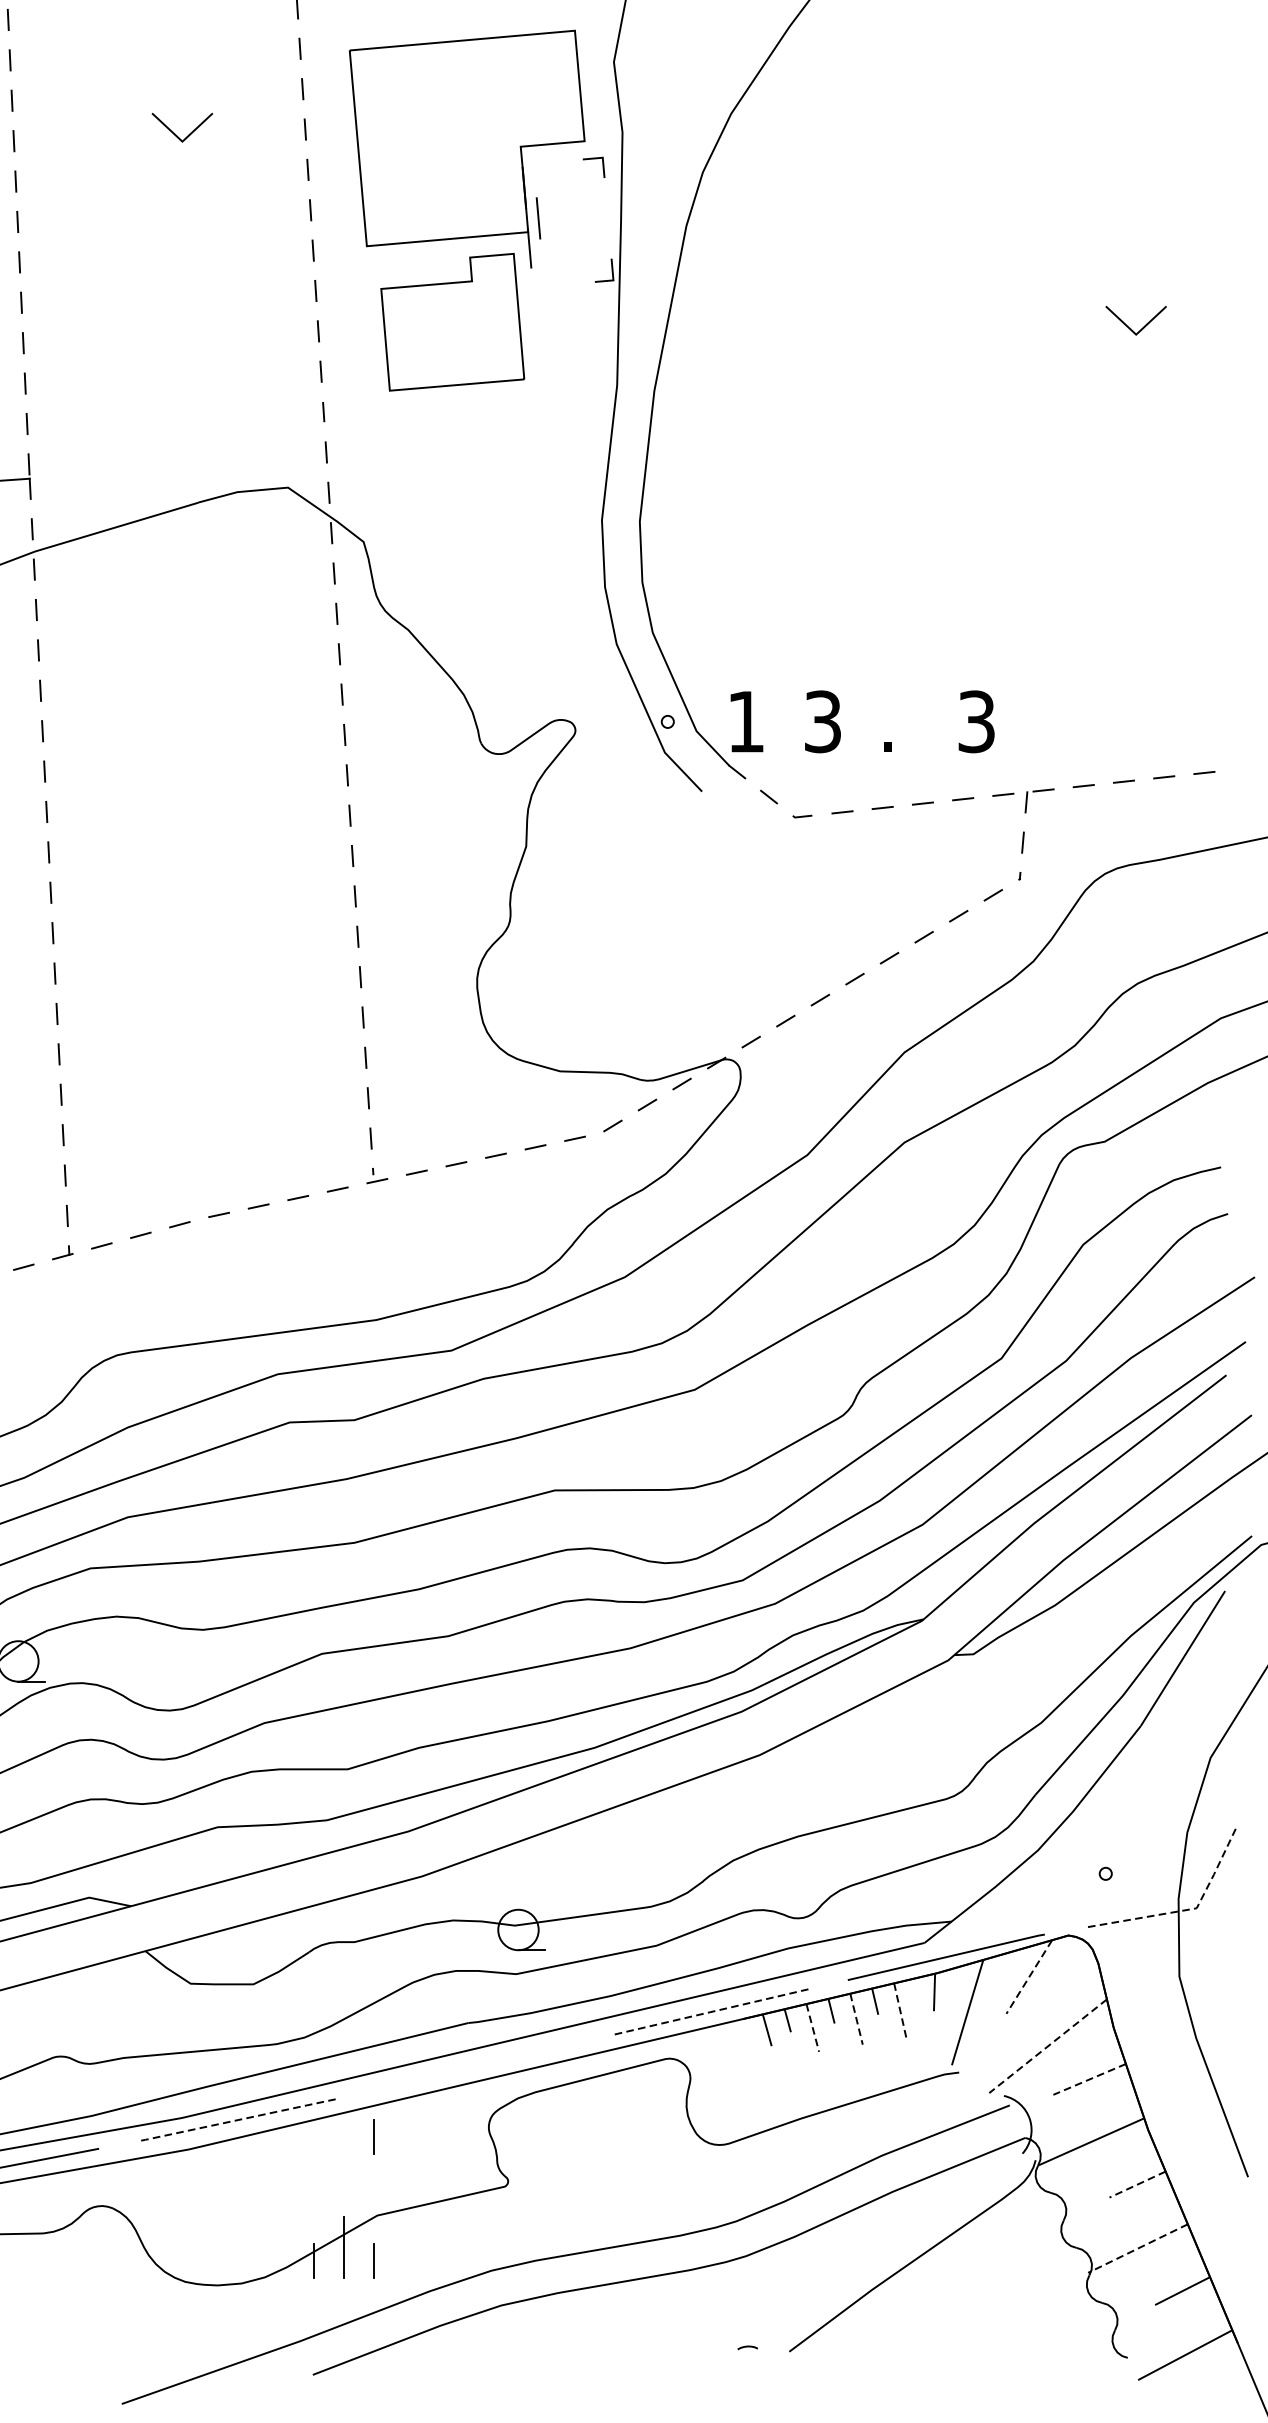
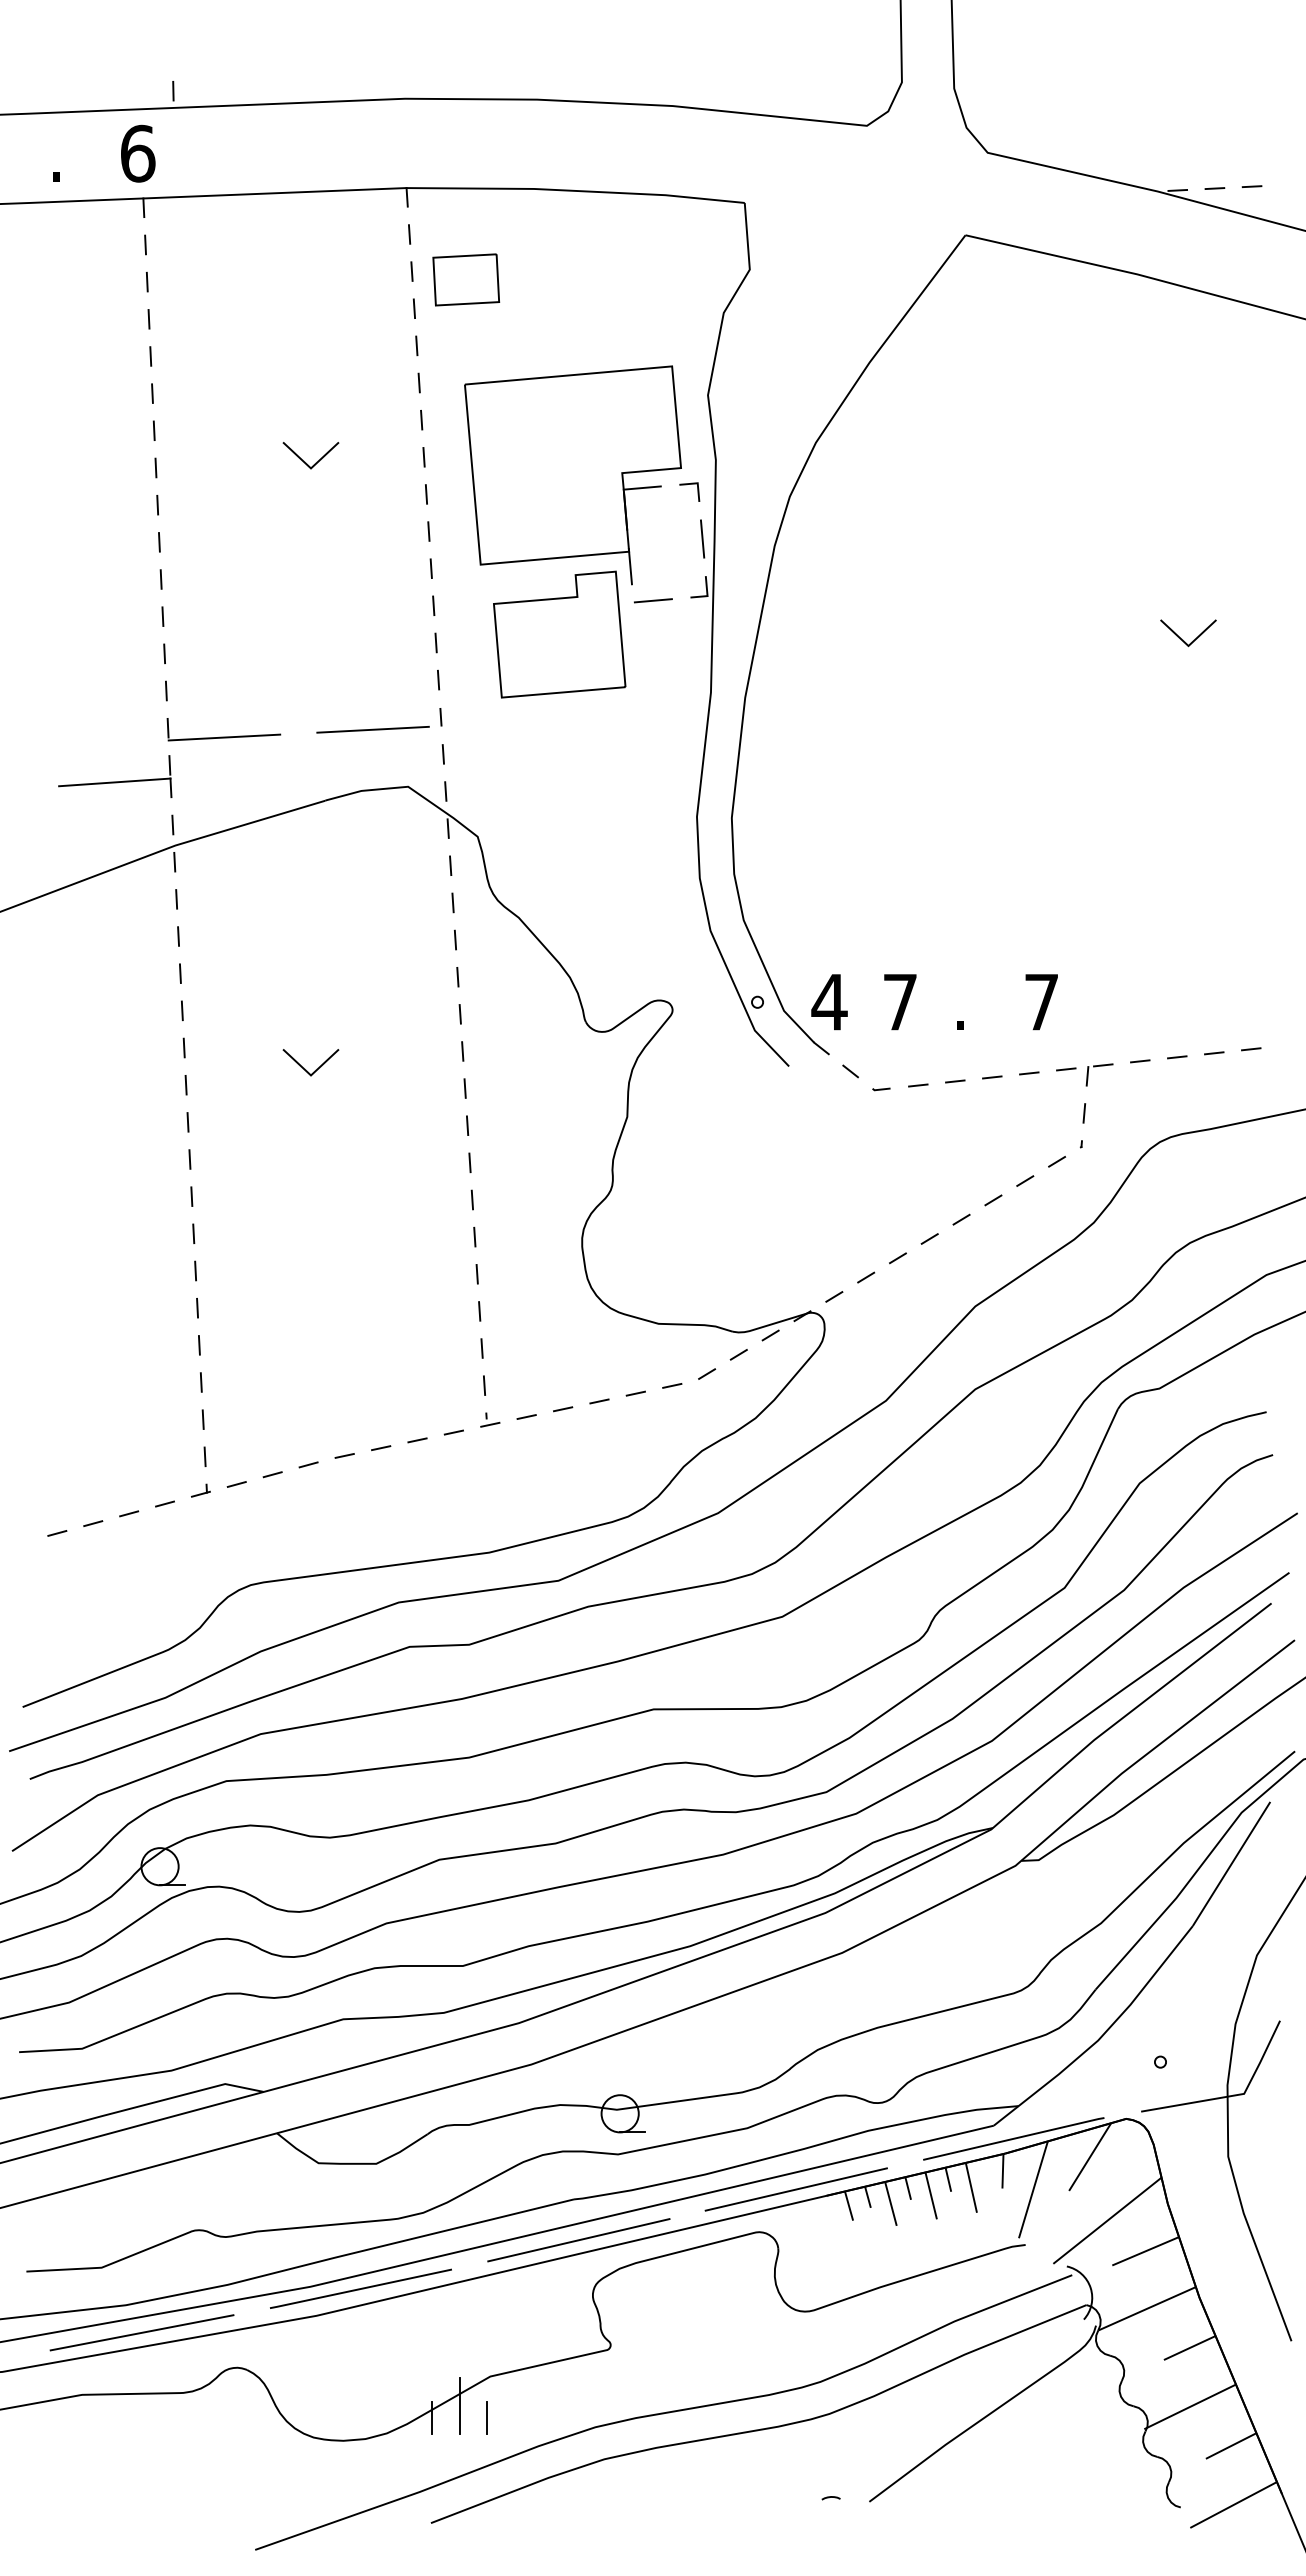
line: (541, 162) -> (641, 487), added
line: (538, 217) -> (702, 538), moved
line: (553, 285) -> (652, 600), added
line: (249, 425) -> (372, 729), added
line: (88, 434) -> (224, 737), added
text: (746, 722) -> (829, 1002), 1 -> 4
text: (822, 722) -> (899, 1002), 3 -> 7
text: (976, 722) -> (1041, 1002), 3 -> 7
line: (177, 794) -> (306, 1069), added
line: (1185, 1910) -> (1233, 2095), dashed -> solid
line: (1029, 1977) -> (1090, 2157), dashed -> solid
line: (900, 2010) -> (971, 2187), dashed -> solid
line: (709, 2012) -> (795, 2189), dashed -> solid
line: (856, 2019) -> (931, 2196), dashed -> solid
line: (812, 2027) -> (890, 2203), dashed -> solid
line: (1048, 2047) -> (1107, 2221), dashed -> solid
line: (473, 2067) -> (578, 2240), added
line: (1089, 2079) -> (1145, 2251), dashed -> solid
line: (235, 2120) -> (359, 2289), dashed -> solid
line: (373, 2136) -> (486, 2303), removed
line: (1137, 2185) -> (1189, 2348), dashed -> solid
line: (1138, 2248) -> (1190, 2406), dashed -> solid

